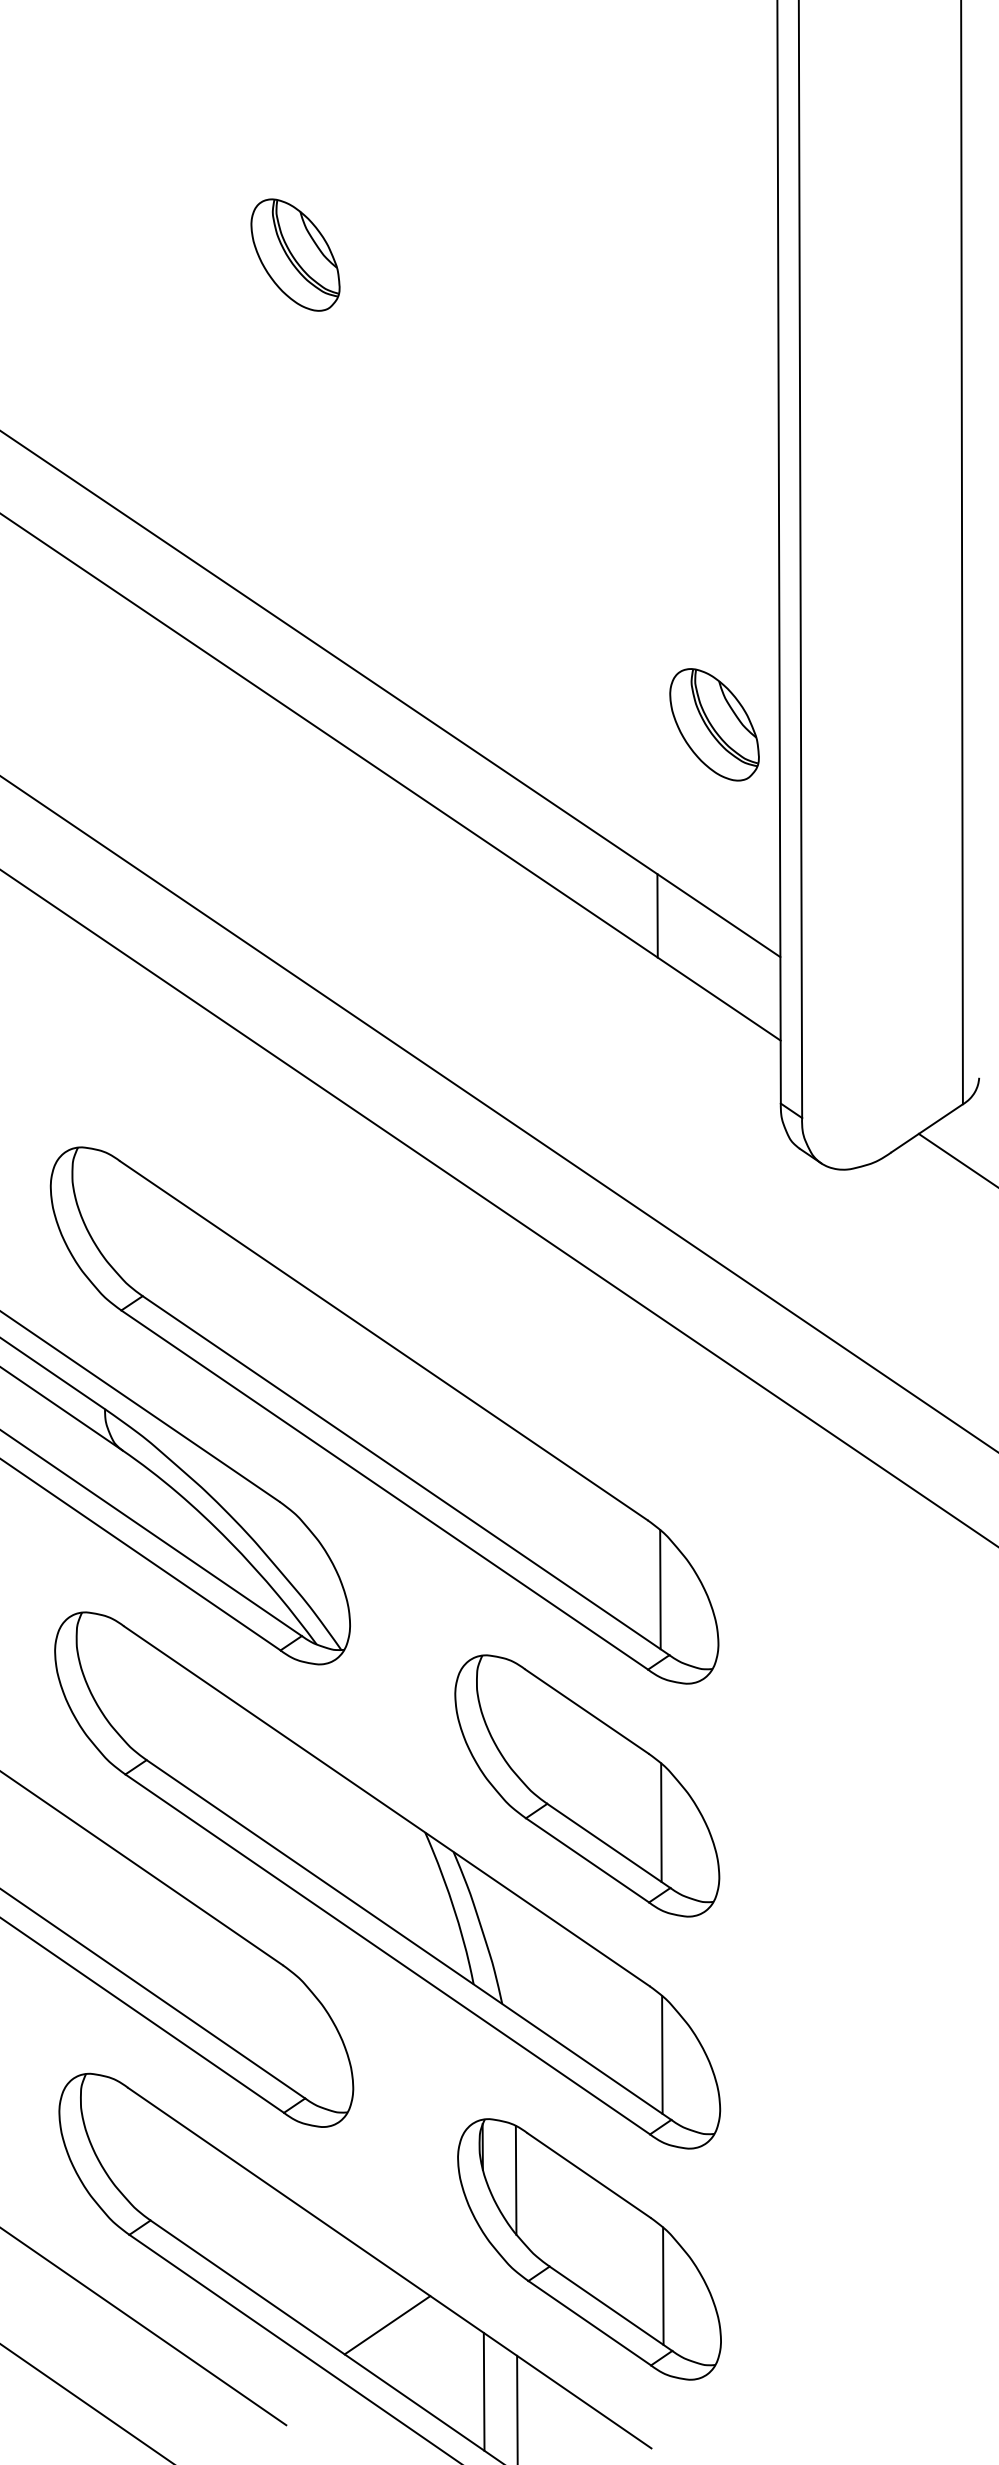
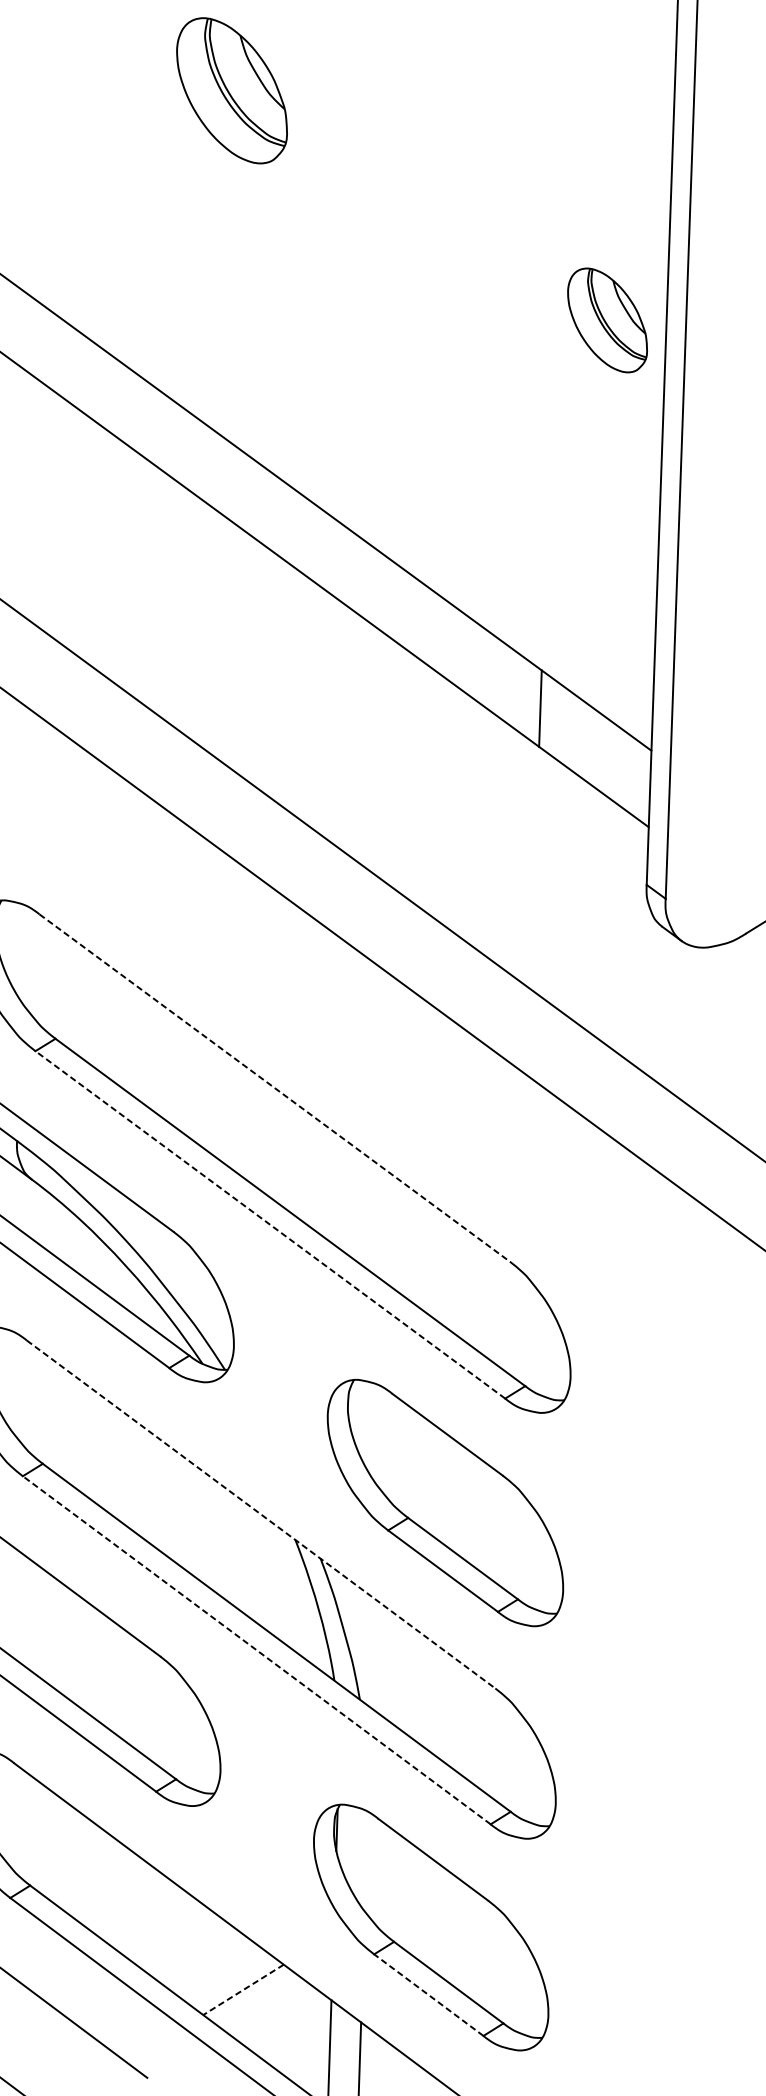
part: (295, 254) -> (232, 90), size x1.4
part: (714, 724) -> (607, 320), moved
line: (383, 1340) -> (274, 1087), solid -> dashed
line: (384, 1490) -> (270, 1225), solid -> dashed
line: (660, 1589) -> (519, 1325), removed
line: (387, 1806) -> (261, 1514), solid -> dashed
line: (661, 1822) -> (512, 1539), removed
line: (387, 1954) -> (256, 1650), solid -> dashed
line: (662, 2054) -> (504, 1751), removed
line: (515, 2180) -> (365, 1861), removed
line: (663, 2285) -> (497, 1963), removed
line: (589, 2322) -> (428, 1994), solid -> dashed
line: (387, 2325) -> (243, 1990), solid -> dashed

